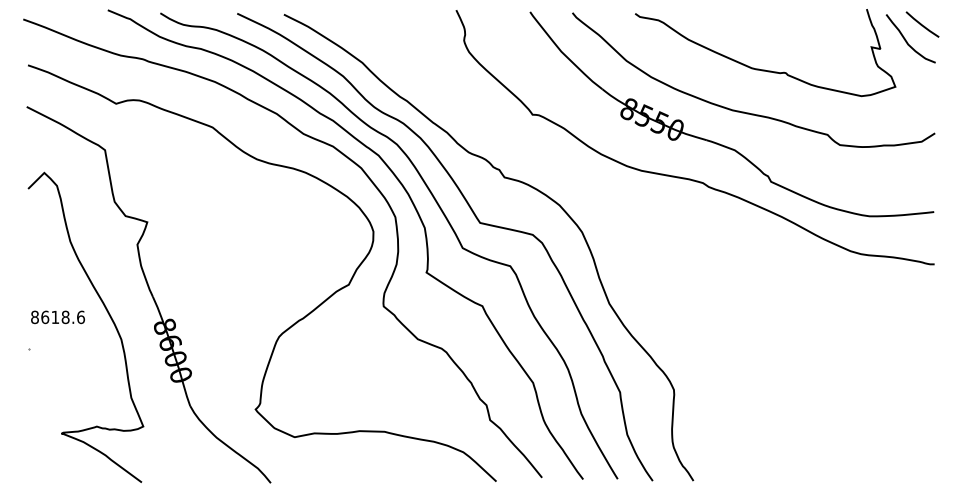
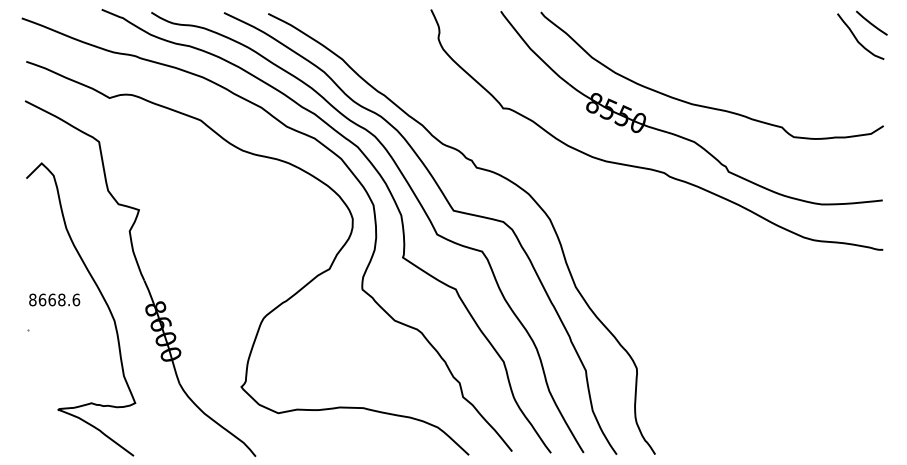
curve: (765, 69) -> (723, 65), removed
text: (55, 317) -> (52, 300), 8618.6 -> 8668.6

